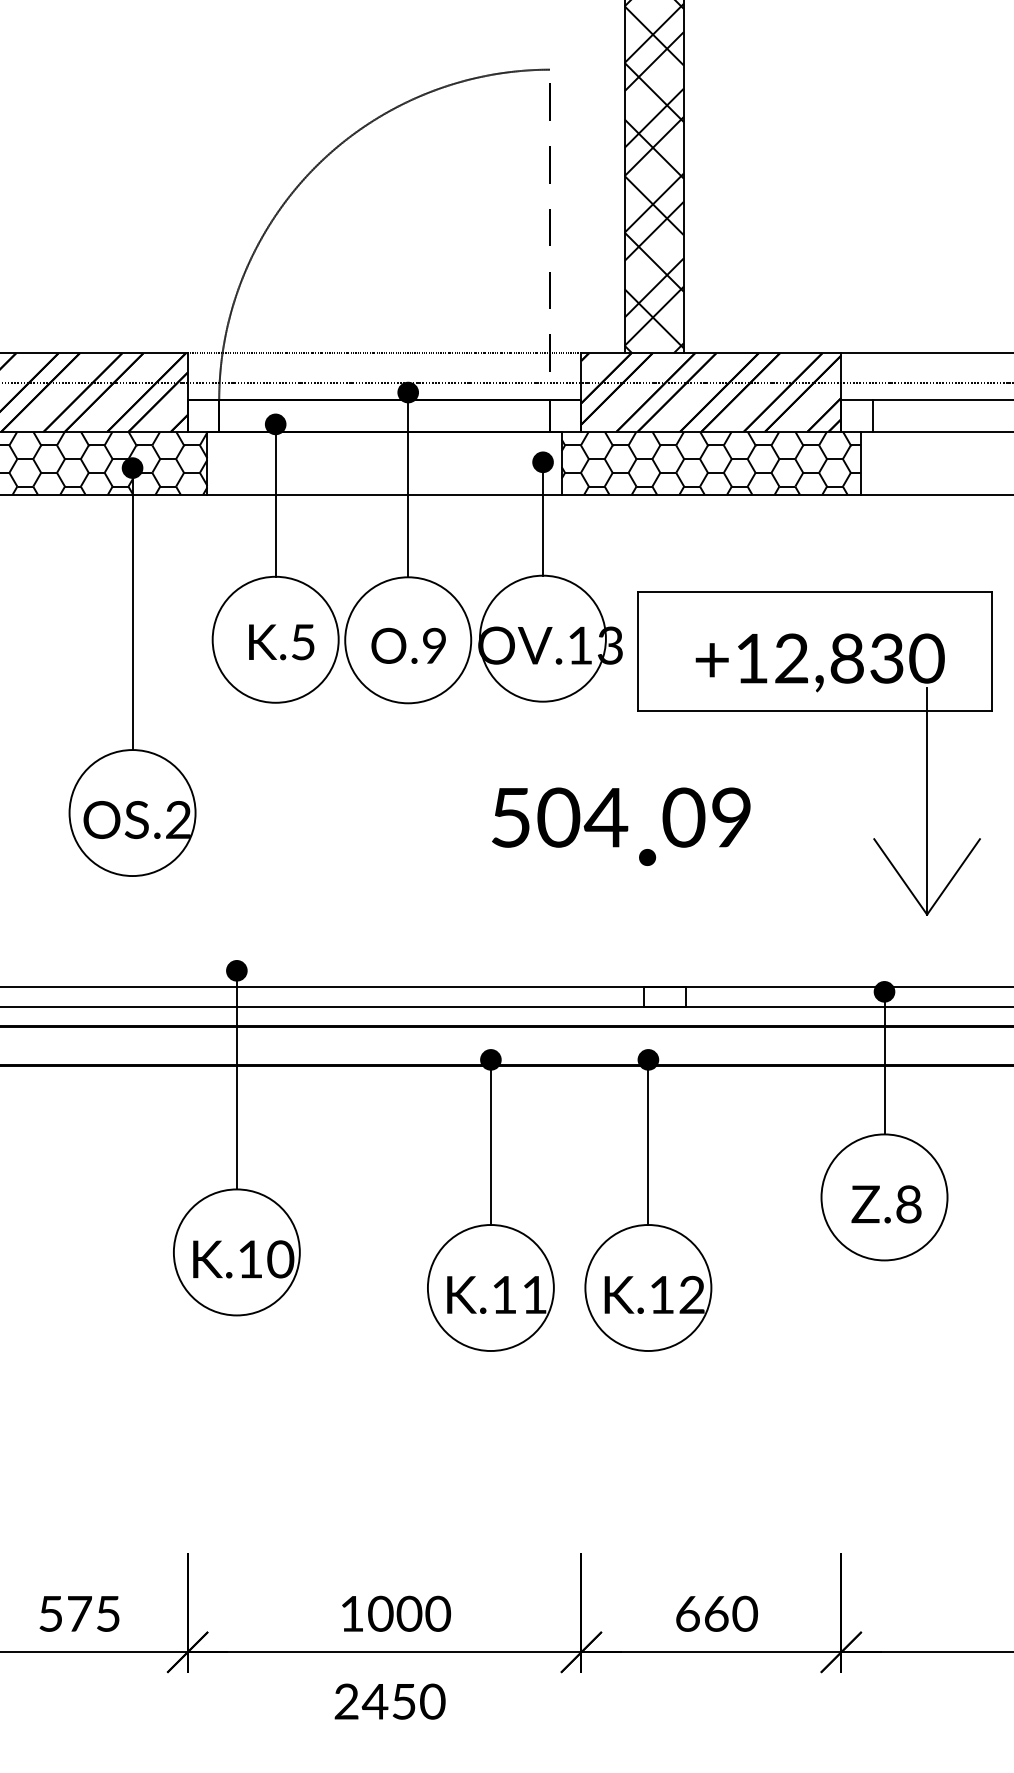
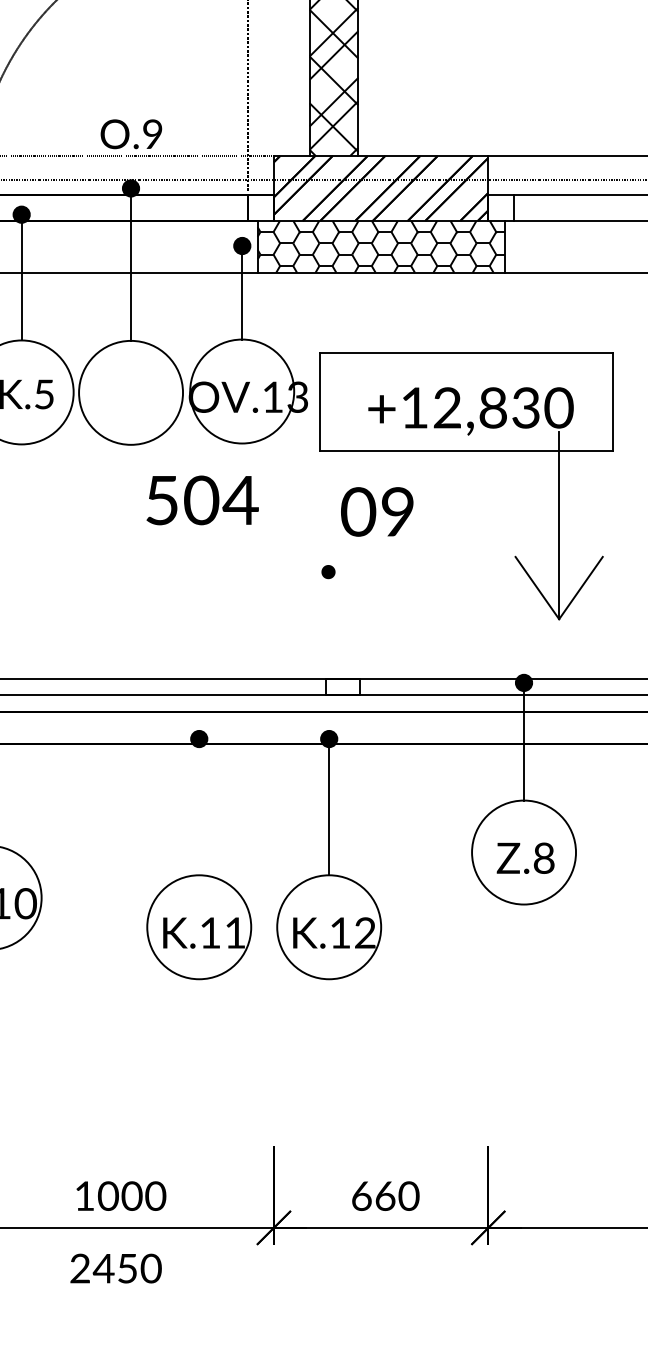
text: (408, 645) -> (131, 133), moved
text: (560, 817) -> (203, 500), moved
text: (706, 817) -> (377, 511), moved
line: (490, 1142) -> (198, 807), removed

